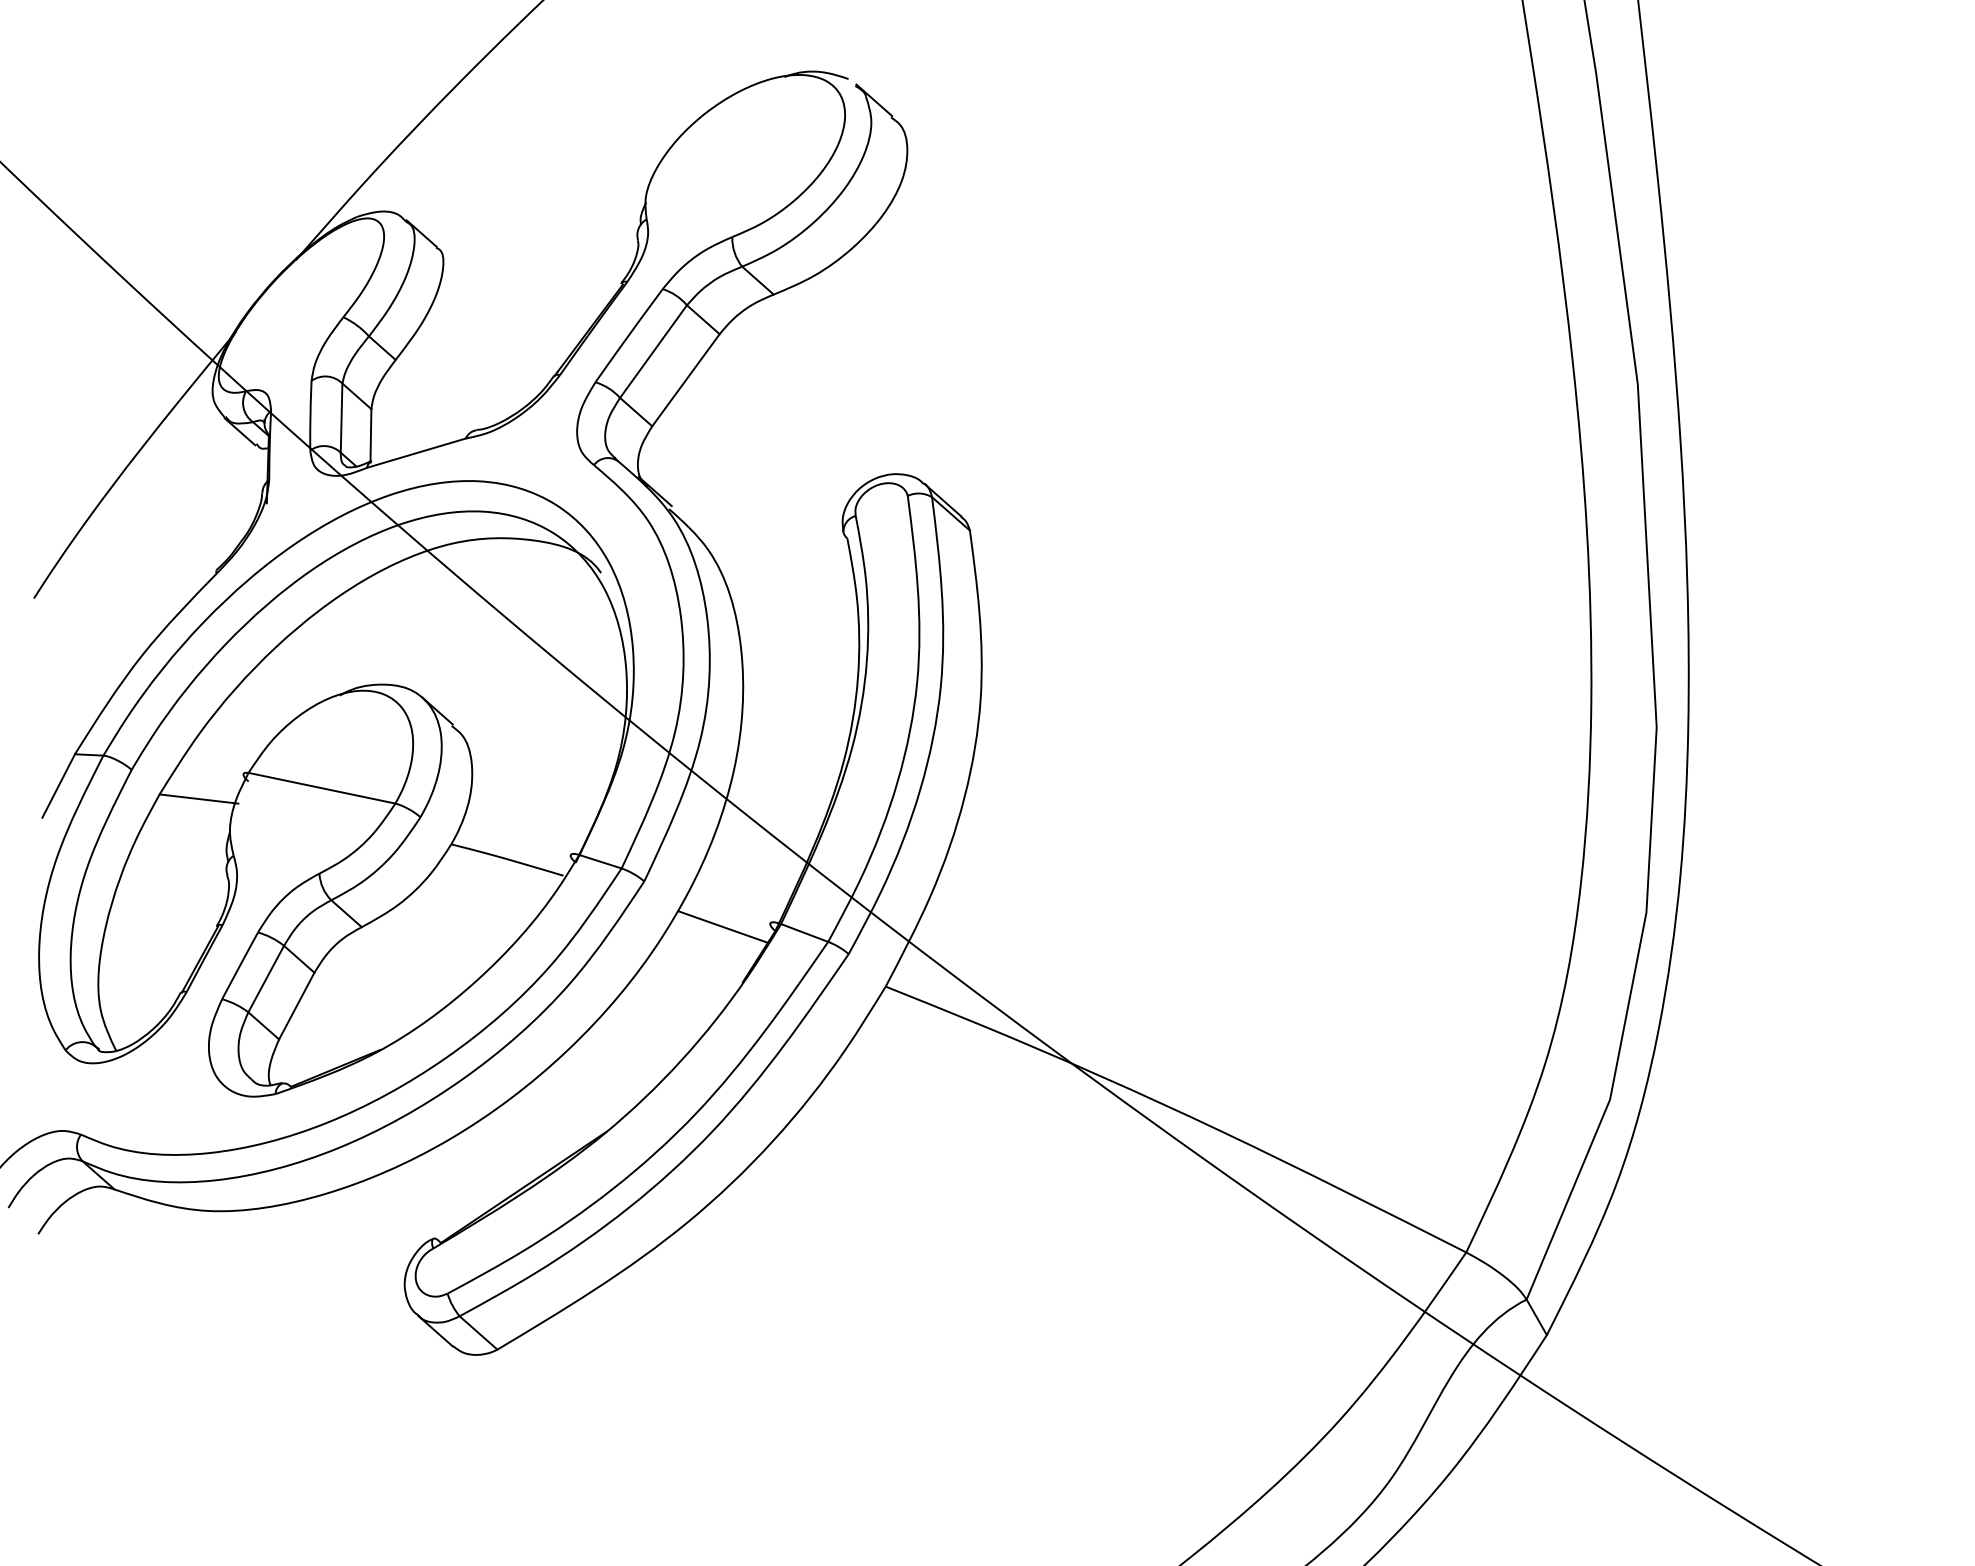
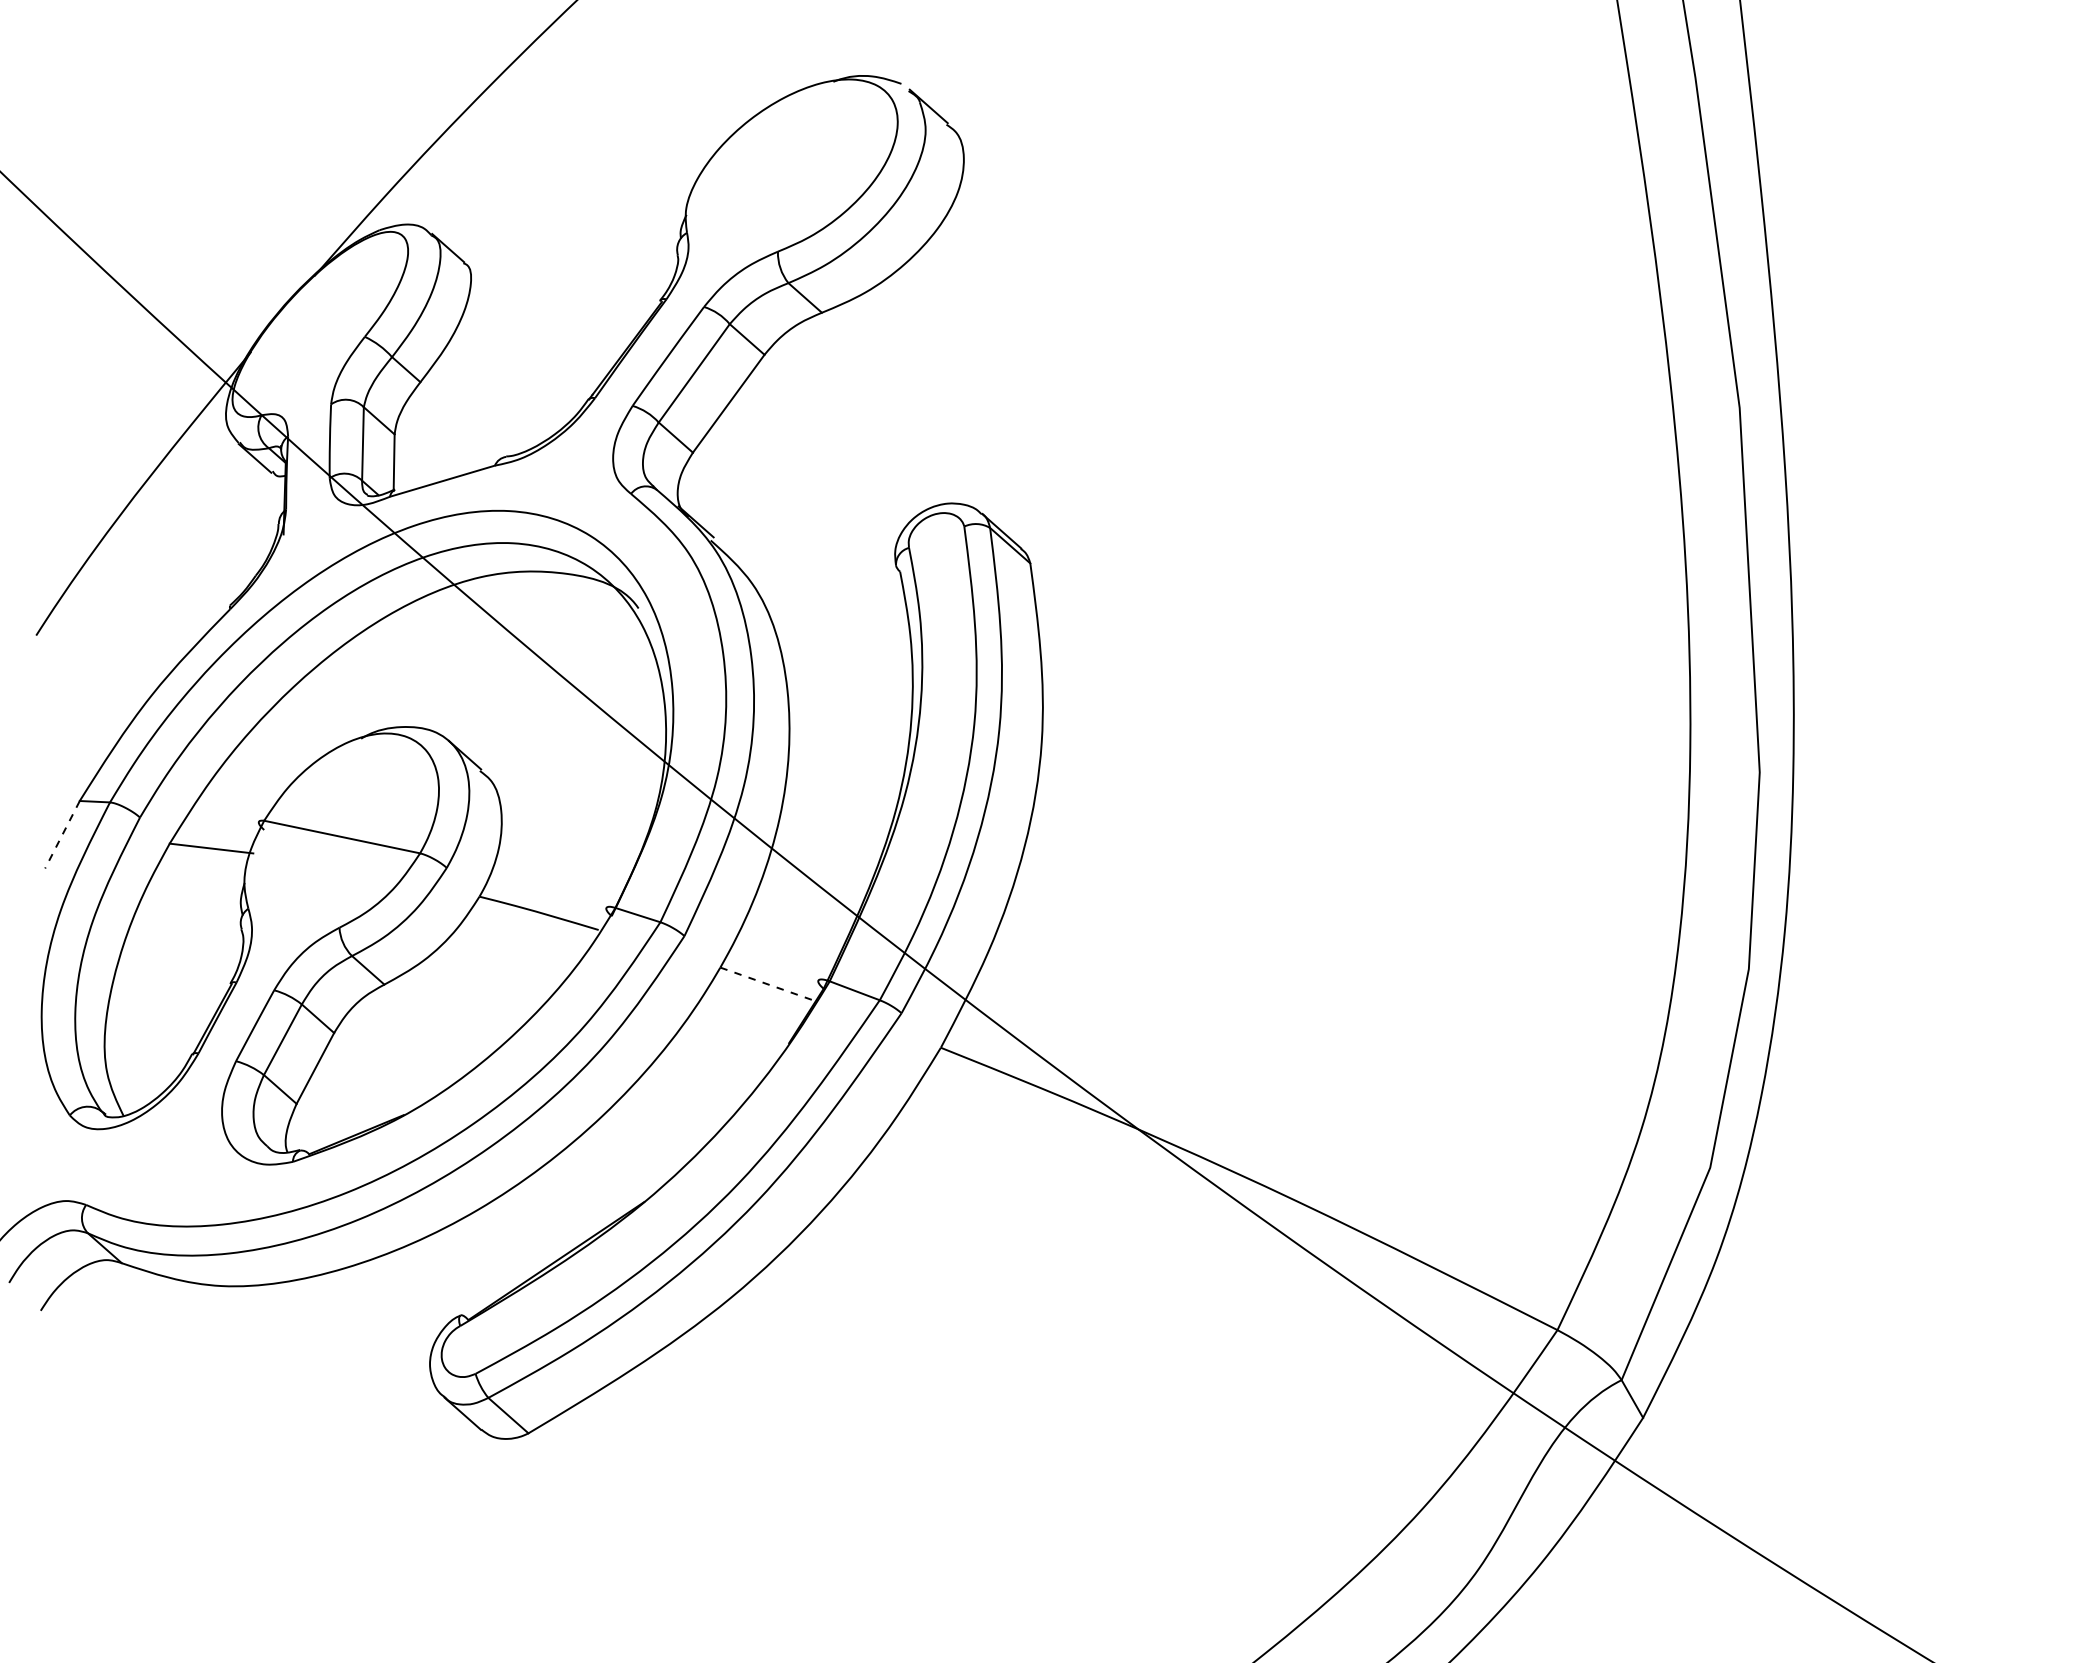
line: (58, 786) -> (62, 835), solid -> dashed
line: (723, 926) -> (768, 983), solid -> dashed

